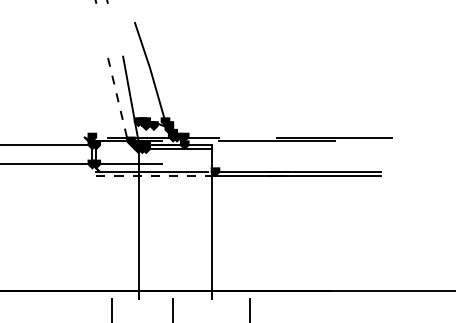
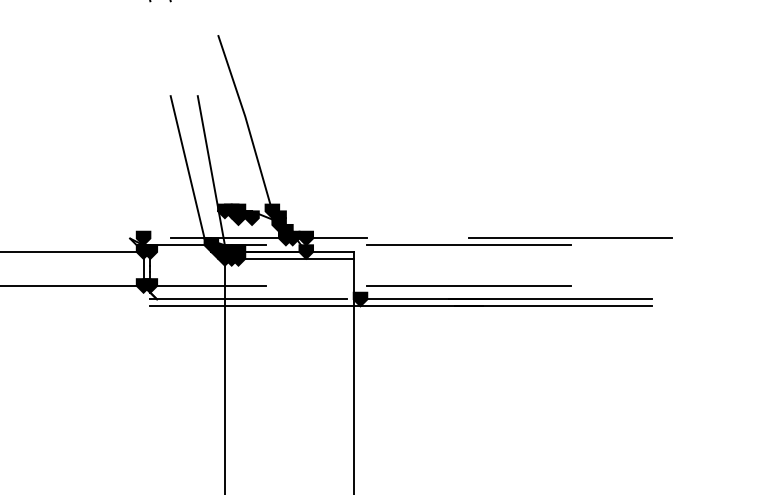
line: (117, 97) -> (187, 167), dashed -> solid
line: (276, 164) -> (467, 286), added
line: (153, 176) -> (251, 307), dashed -> solid

